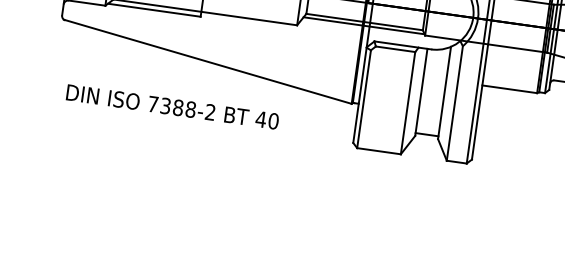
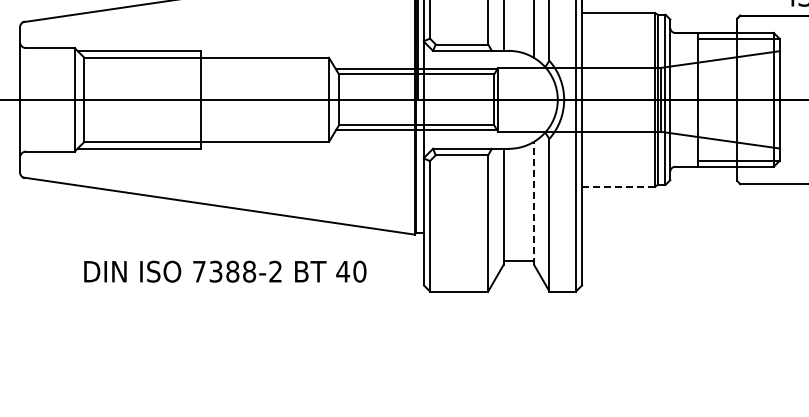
line: (509, 89) -> (618, 186), solid -> dashed
line: (444, 92) -> (534, 202), solid -> dashed
text: (172, 106) -> (225, 271), moved

